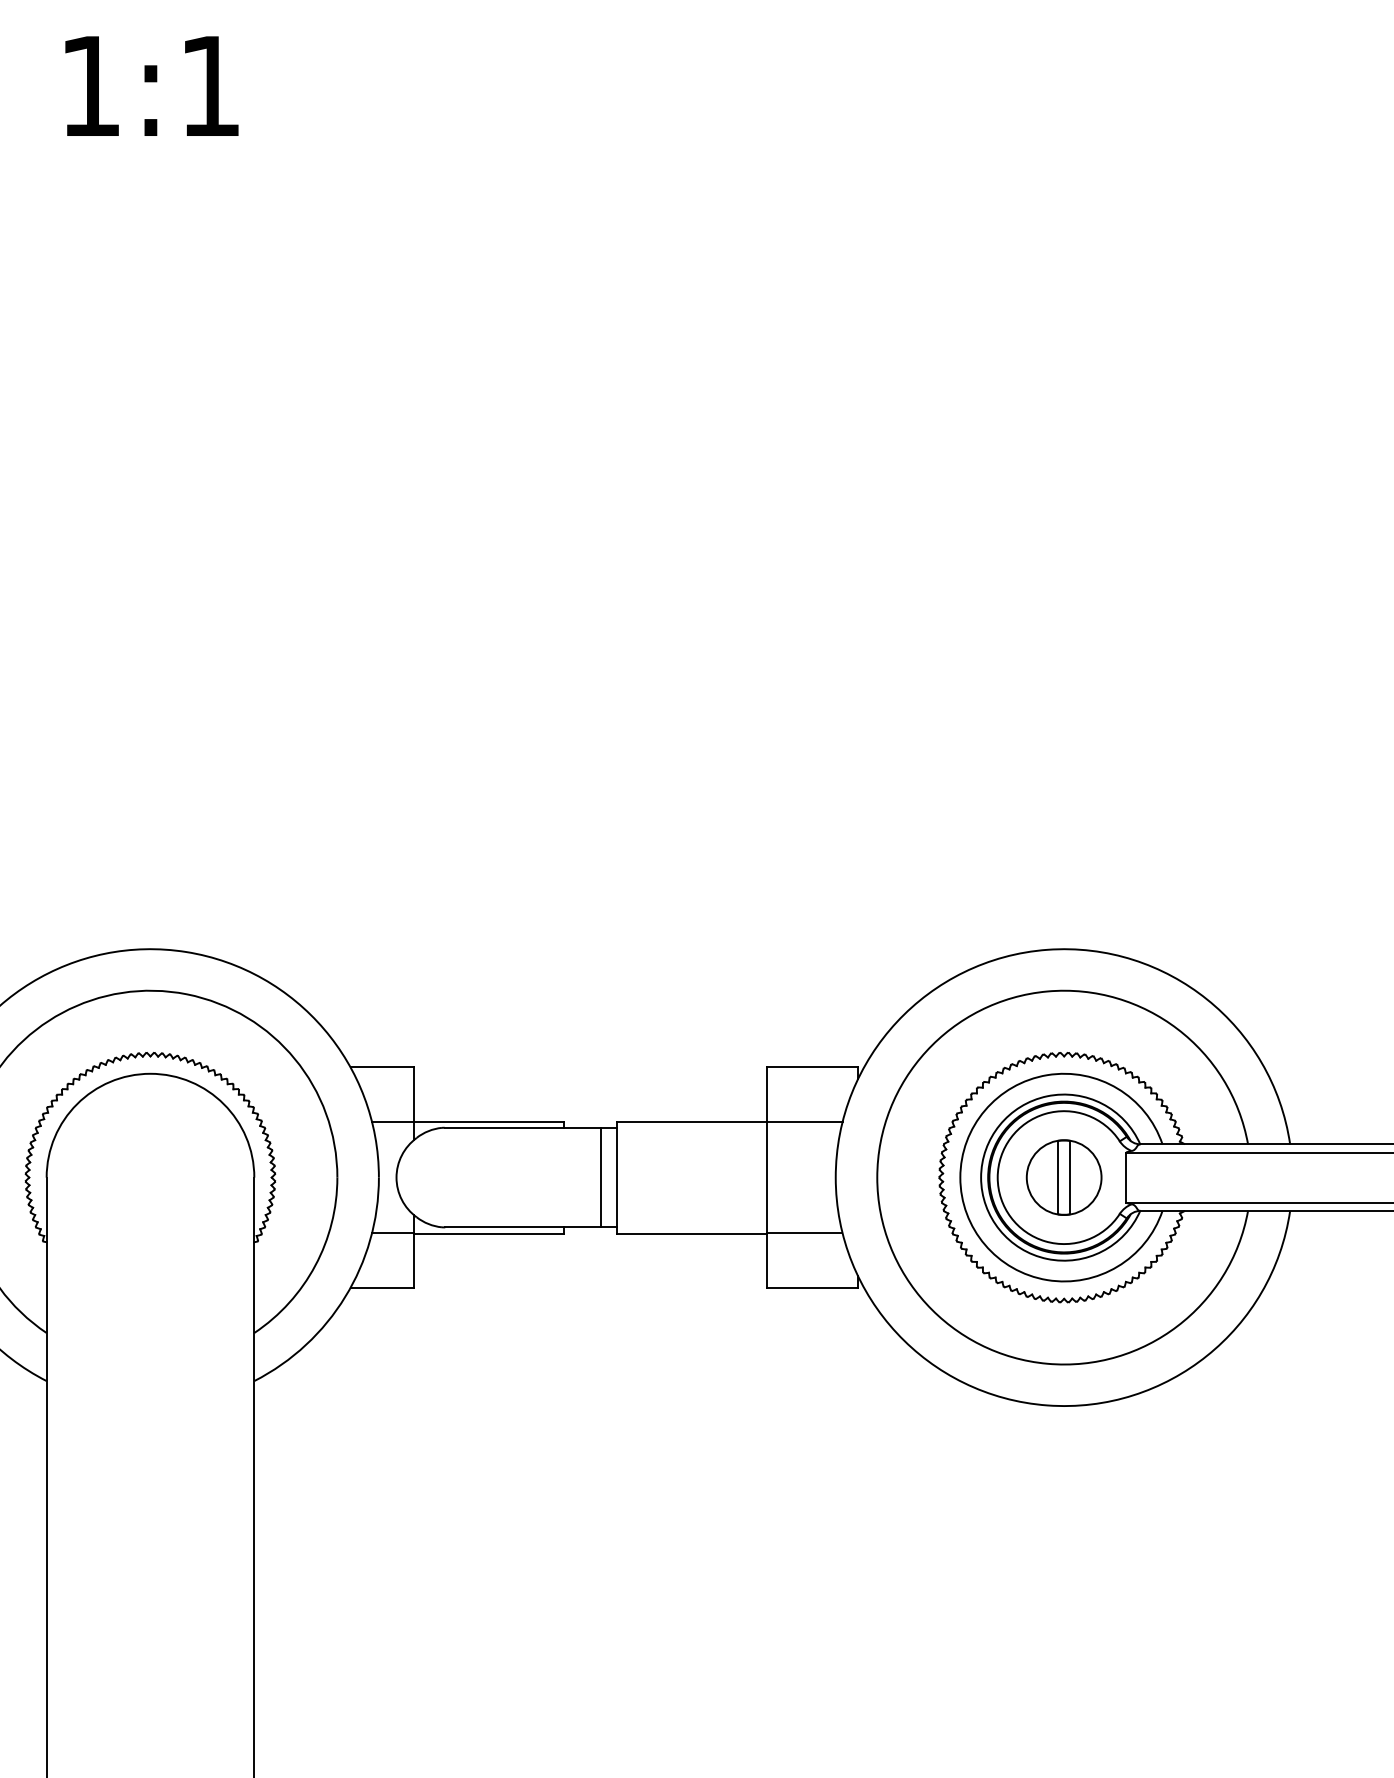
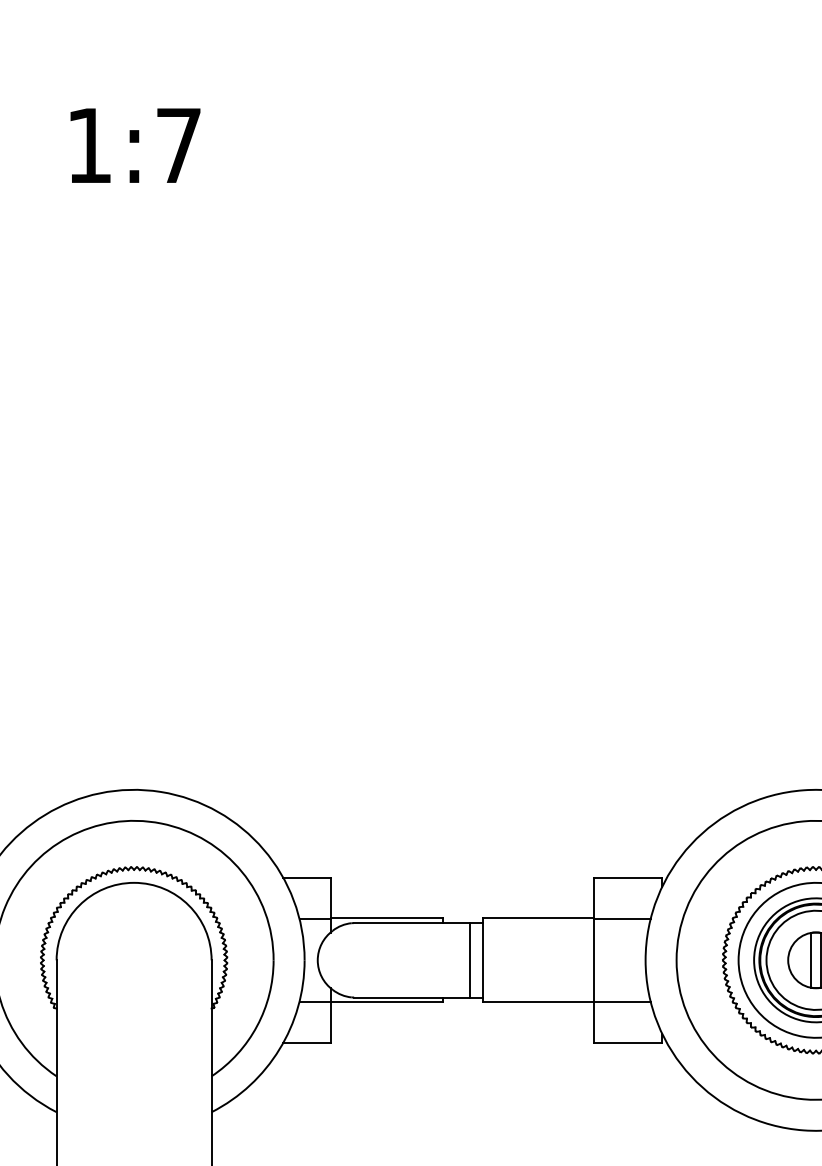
text: (210, 85) -> (178, 145), 1:1 -> 1:7

